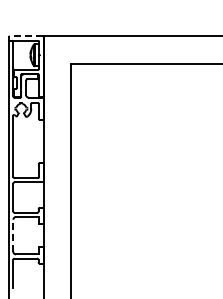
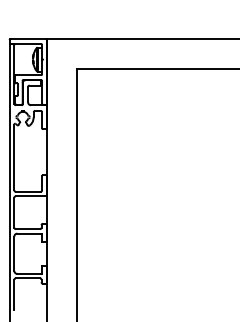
line: (26, 36) -> (28, 39), dashed -> solid
line: (13, 235) -> (14, 253), dashed -> solid

